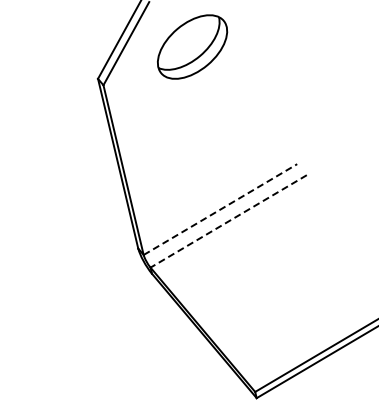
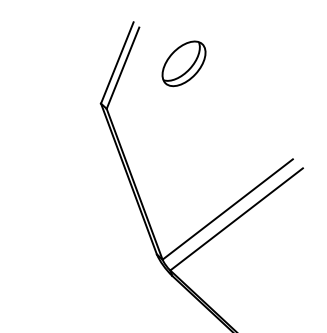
part: (192, 46) -> (183, 63), size x0.71
line: (220, 209) -> (227, 209), dashed -> solid
line: (228, 221) -> (236, 219), dashed -> solid

